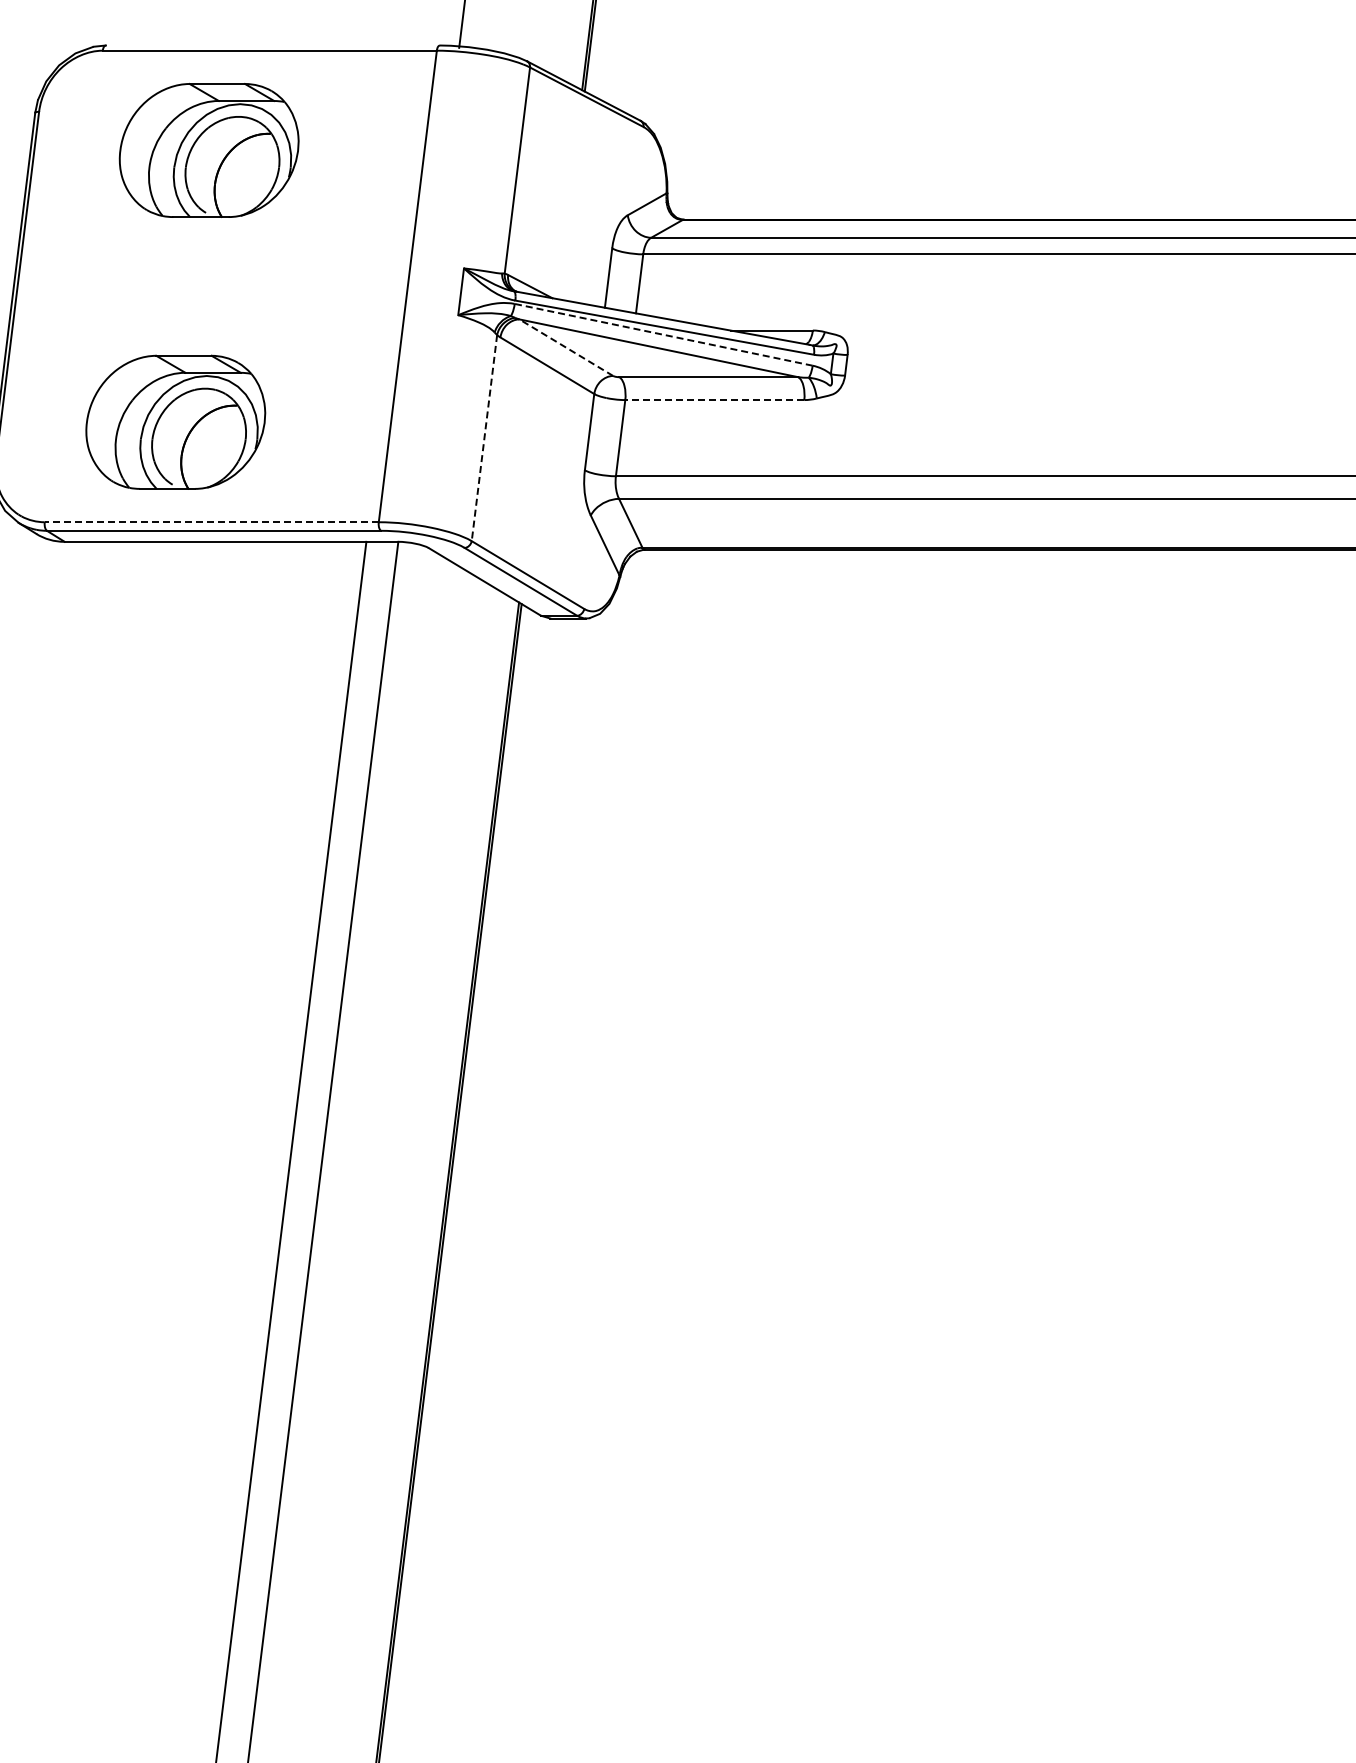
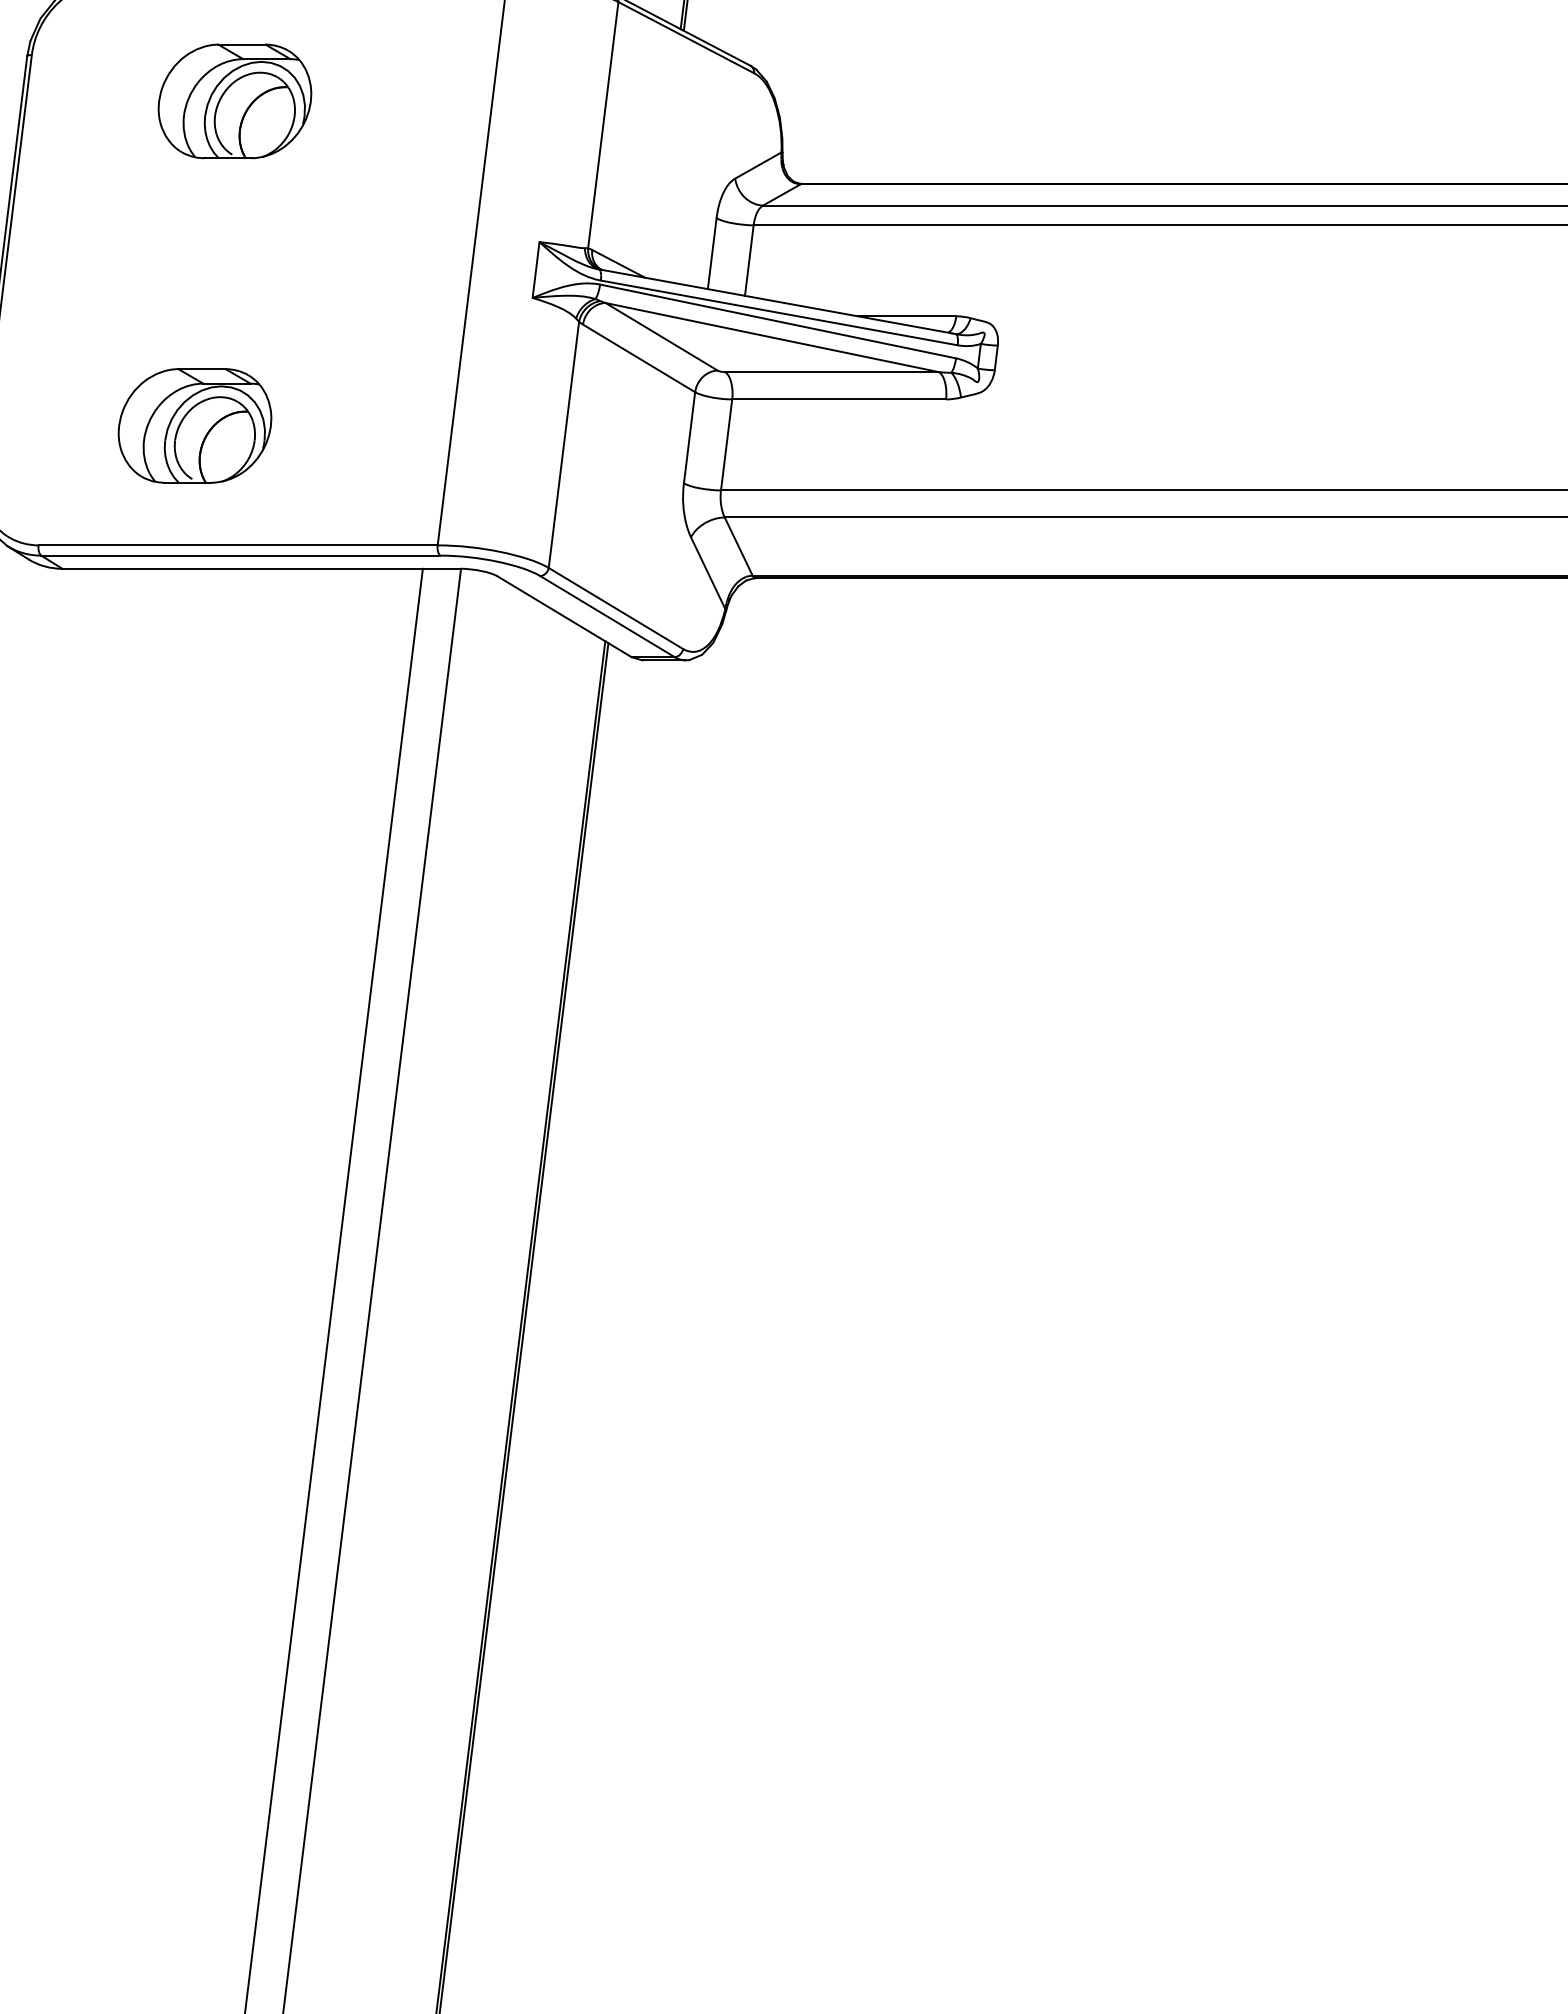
part: (208, 150) -> (234, 101), size x0.71
line: (663, 334) -> (777, 321), dashed -> solid
line: (566, 347) -> (661, 336), dashed -> solid
line: (714, 400) -> (838, 399), dashed -> solid
part: (175, 421) -> (194, 425), size x0.71
line: (484, 438) -> (563, 445), dashed -> solid
line: (211, 522) -> (237, 545), dashed -> solid

